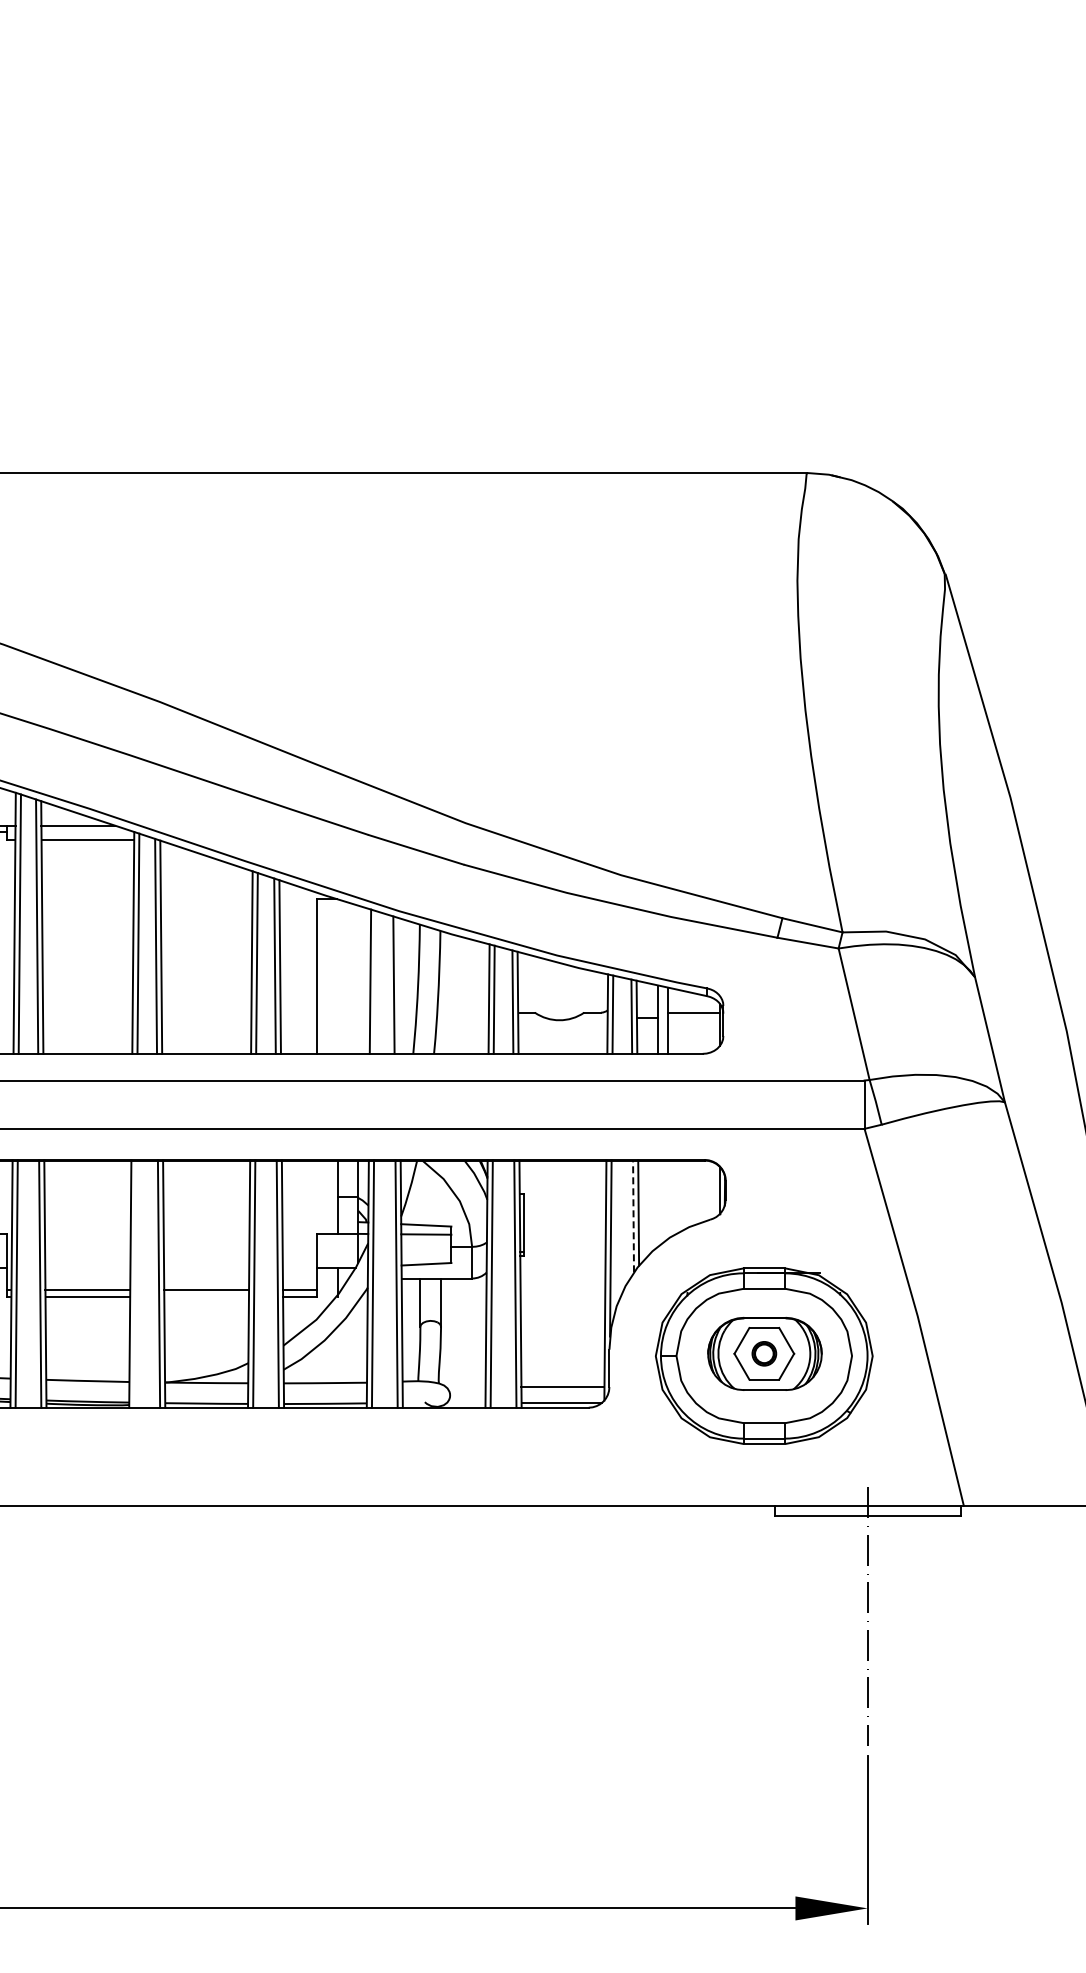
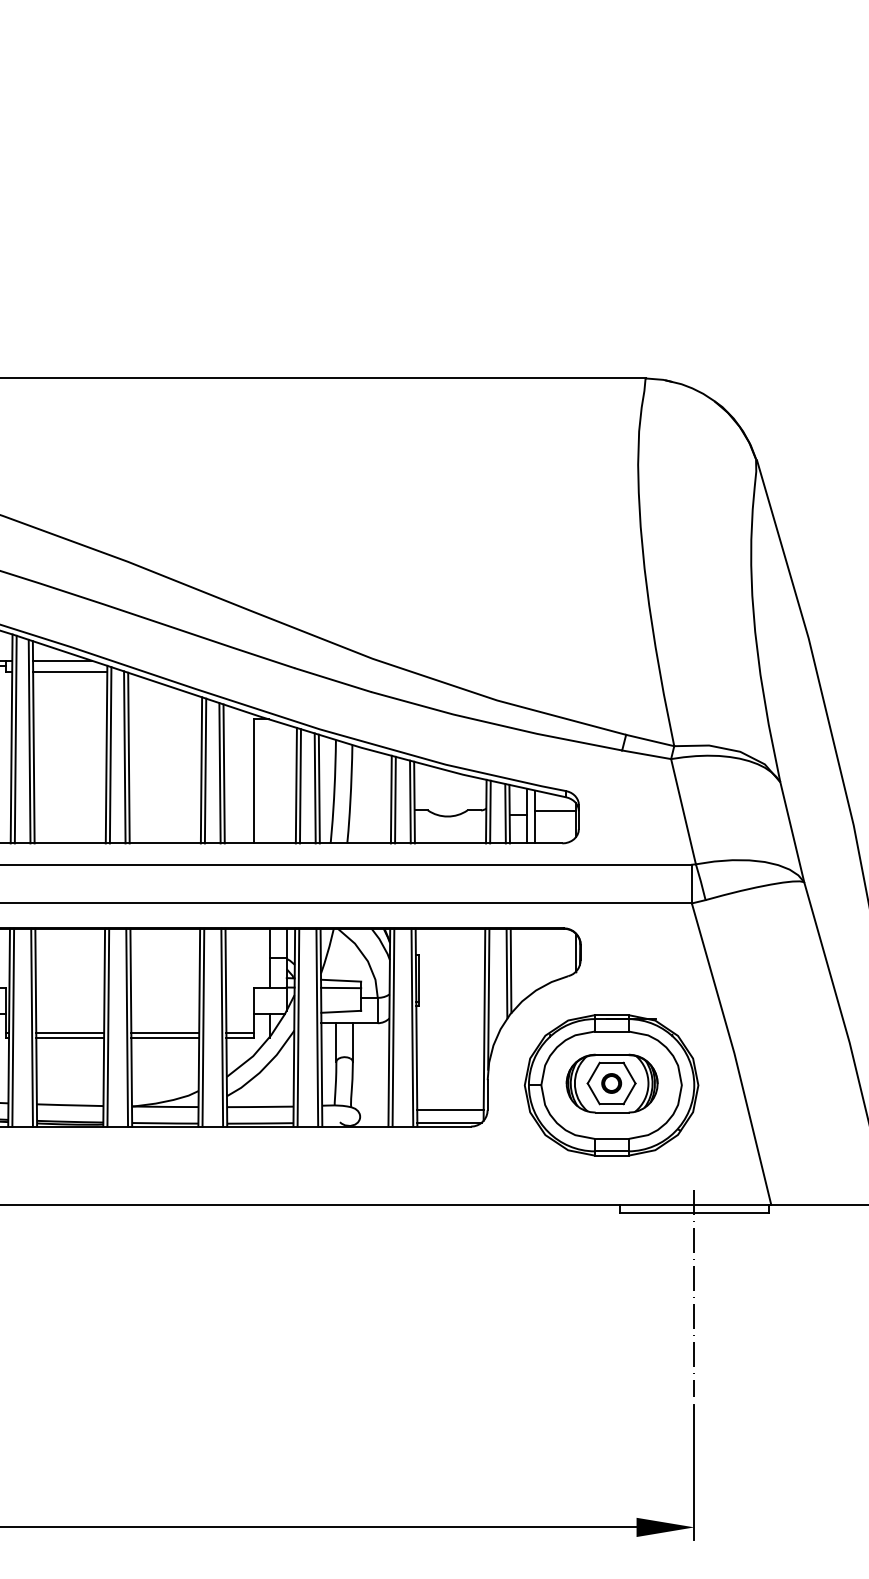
line: (375, 982) -> (300, 786), added
line: (398, 985) -> (318, 788), added
line: (633, 1216) -> (506, 973), dashed -> solid
line: (135, 1283) -> (108, 1027), added
line: (206, 1296) -> (165, 1037), added

